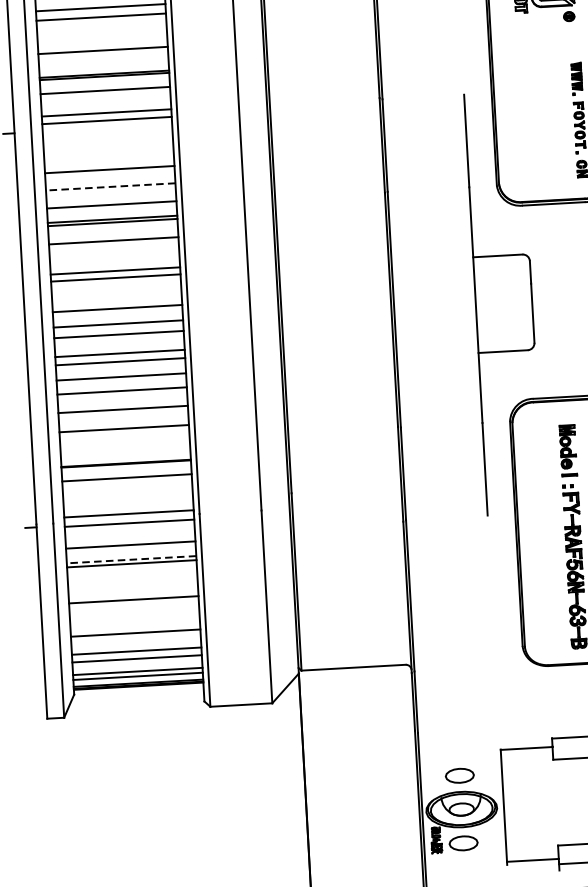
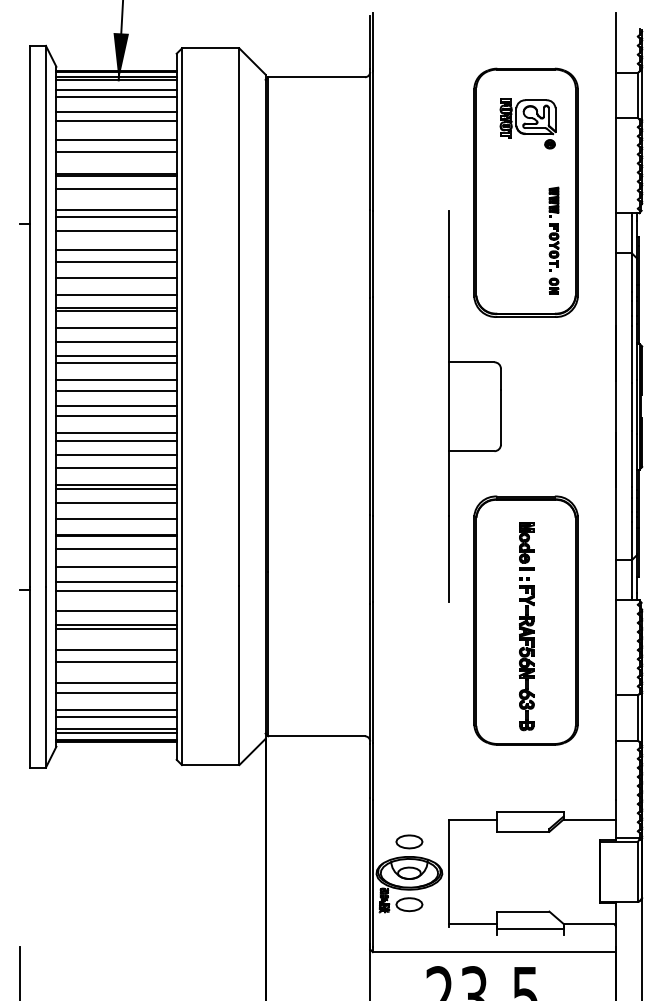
line: (102, 38) -> (116, 140), added
line: (107, 136) -> (116, 231), added
line: (109, 156) -> (116, 250), added
line: (110, 187) -> (116, 278), dashed -> solid
line: (114, 255) -> (116, 342), added
line: (116, 296) -> (116, 380), added
line: (123, 414) -> (116, 489), added
line: (125, 445) -> (116, 518), added
line: (128, 497) -> (116, 566), added
line: (131, 559) -> (116, 624), dashed -> solid
line: (133, 587) -> (116, 650), added
line: (135, 622) -> (116, 683), added

